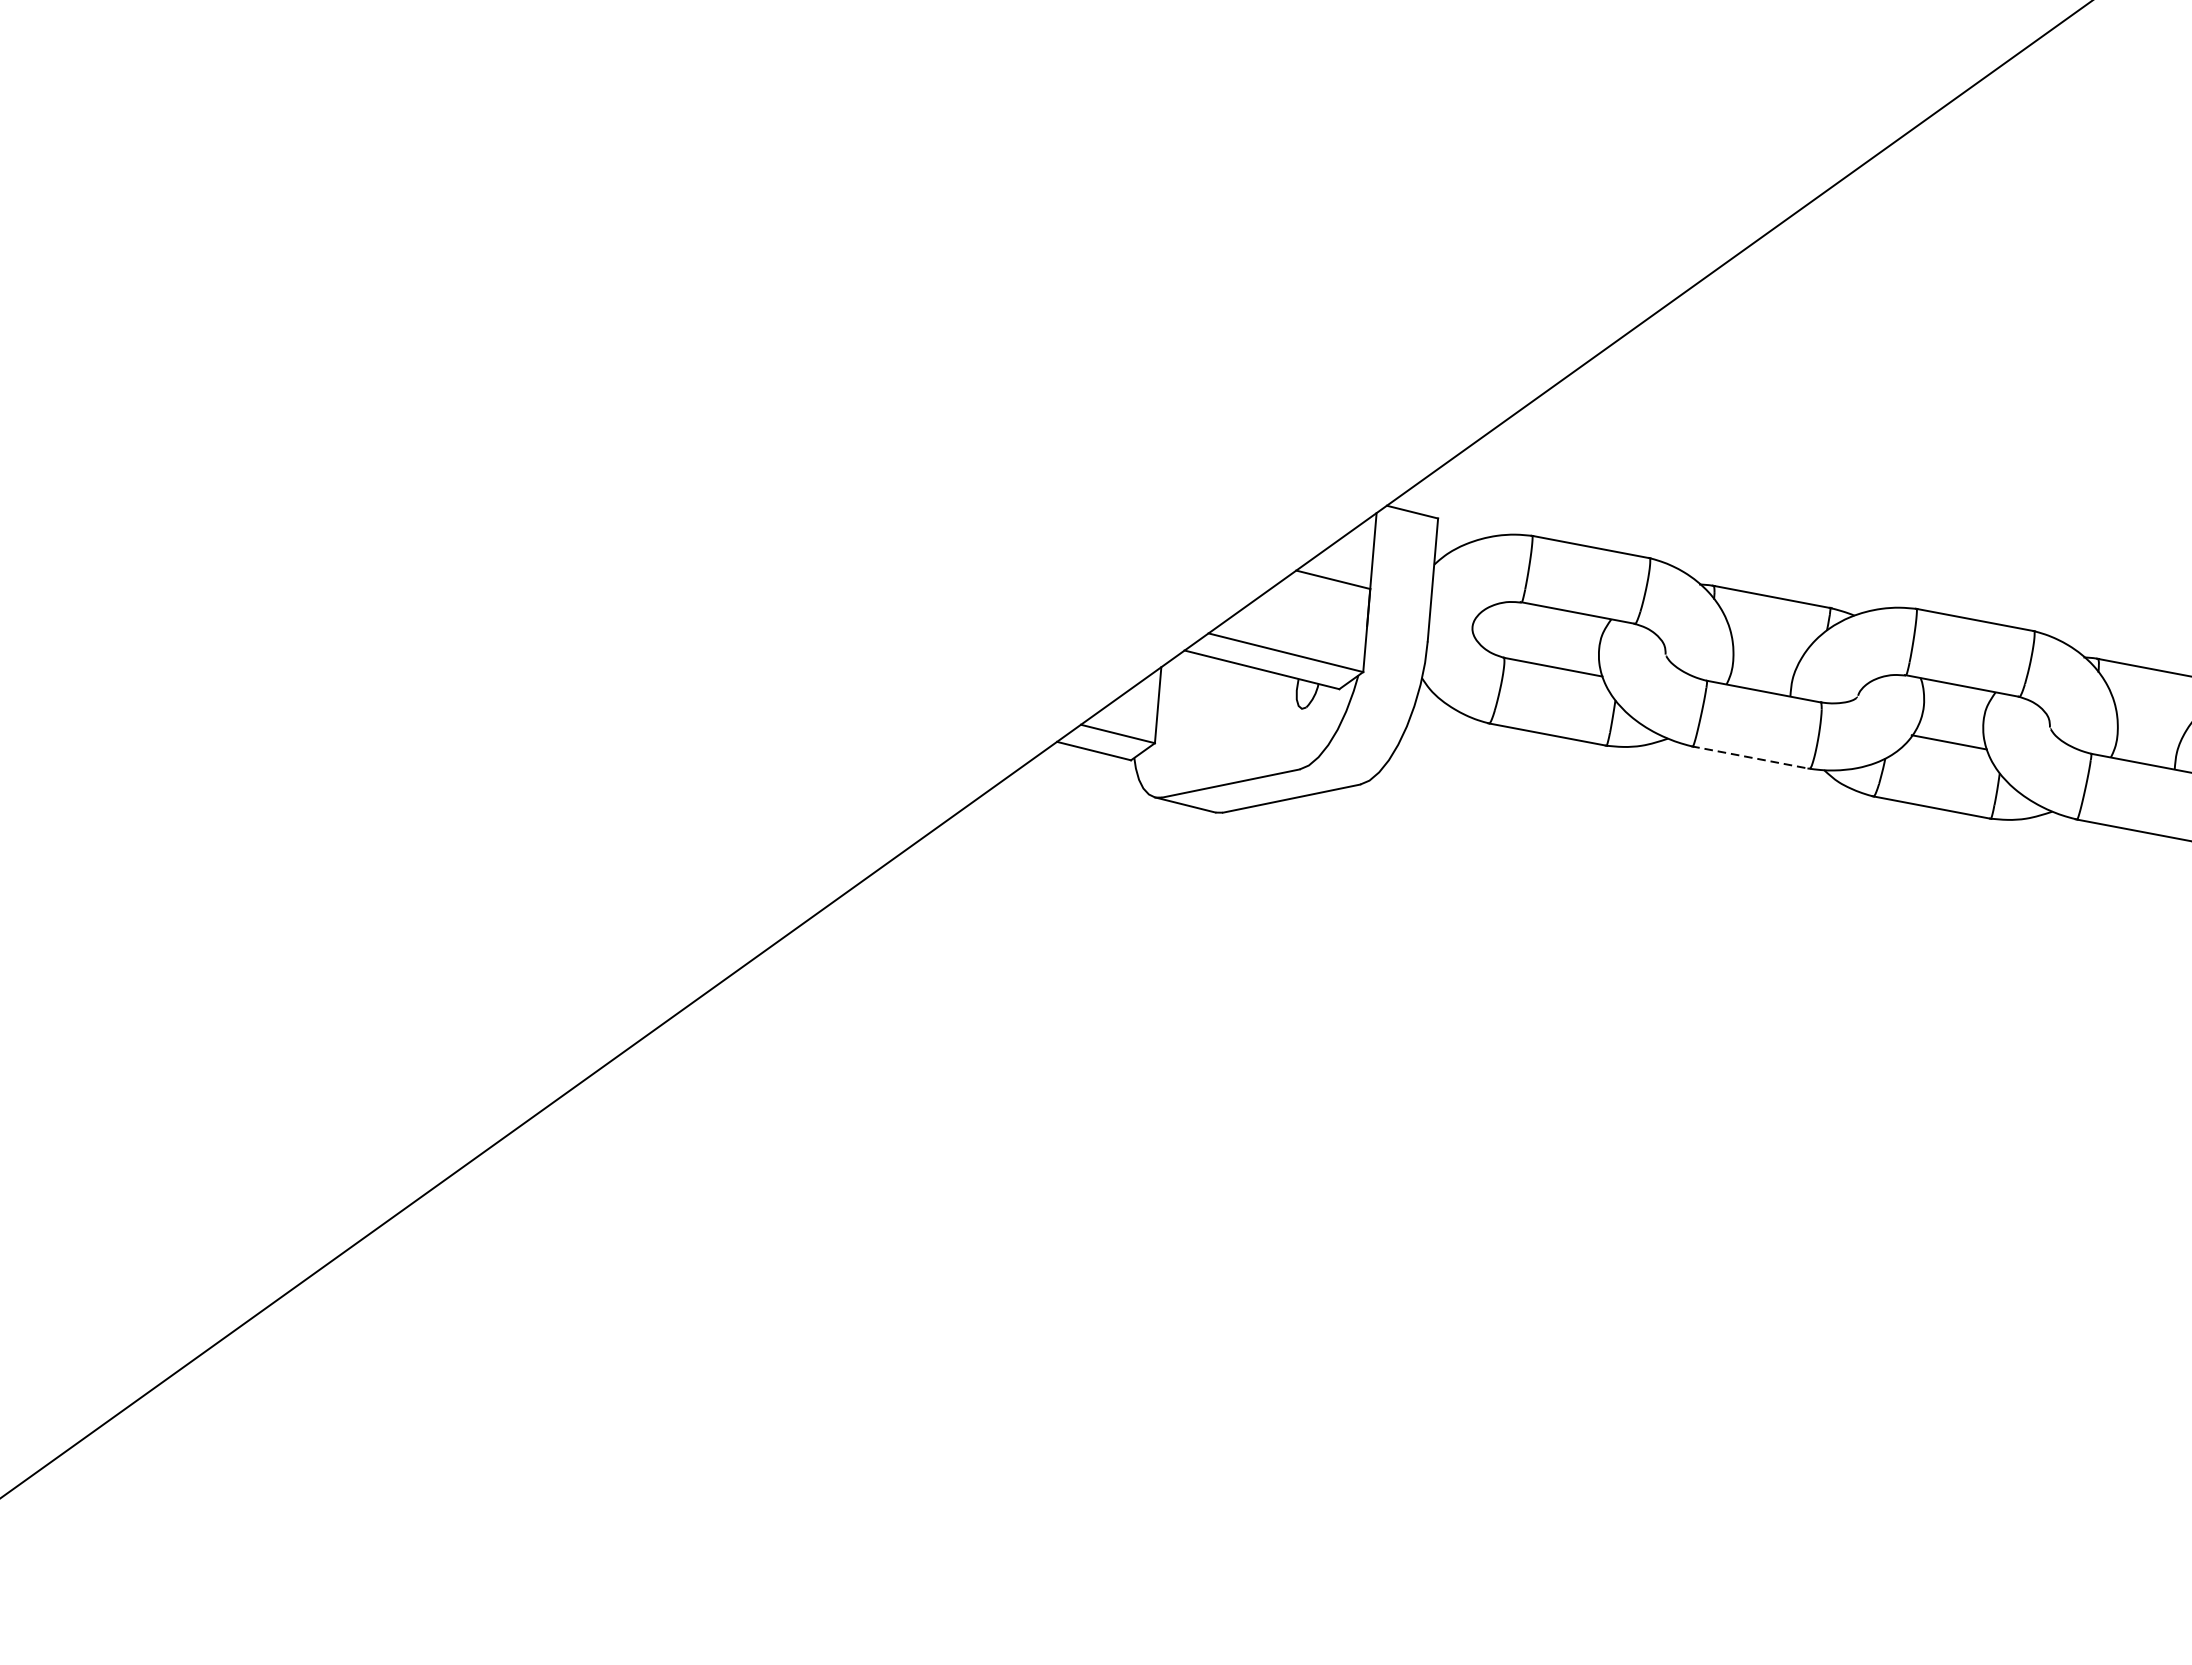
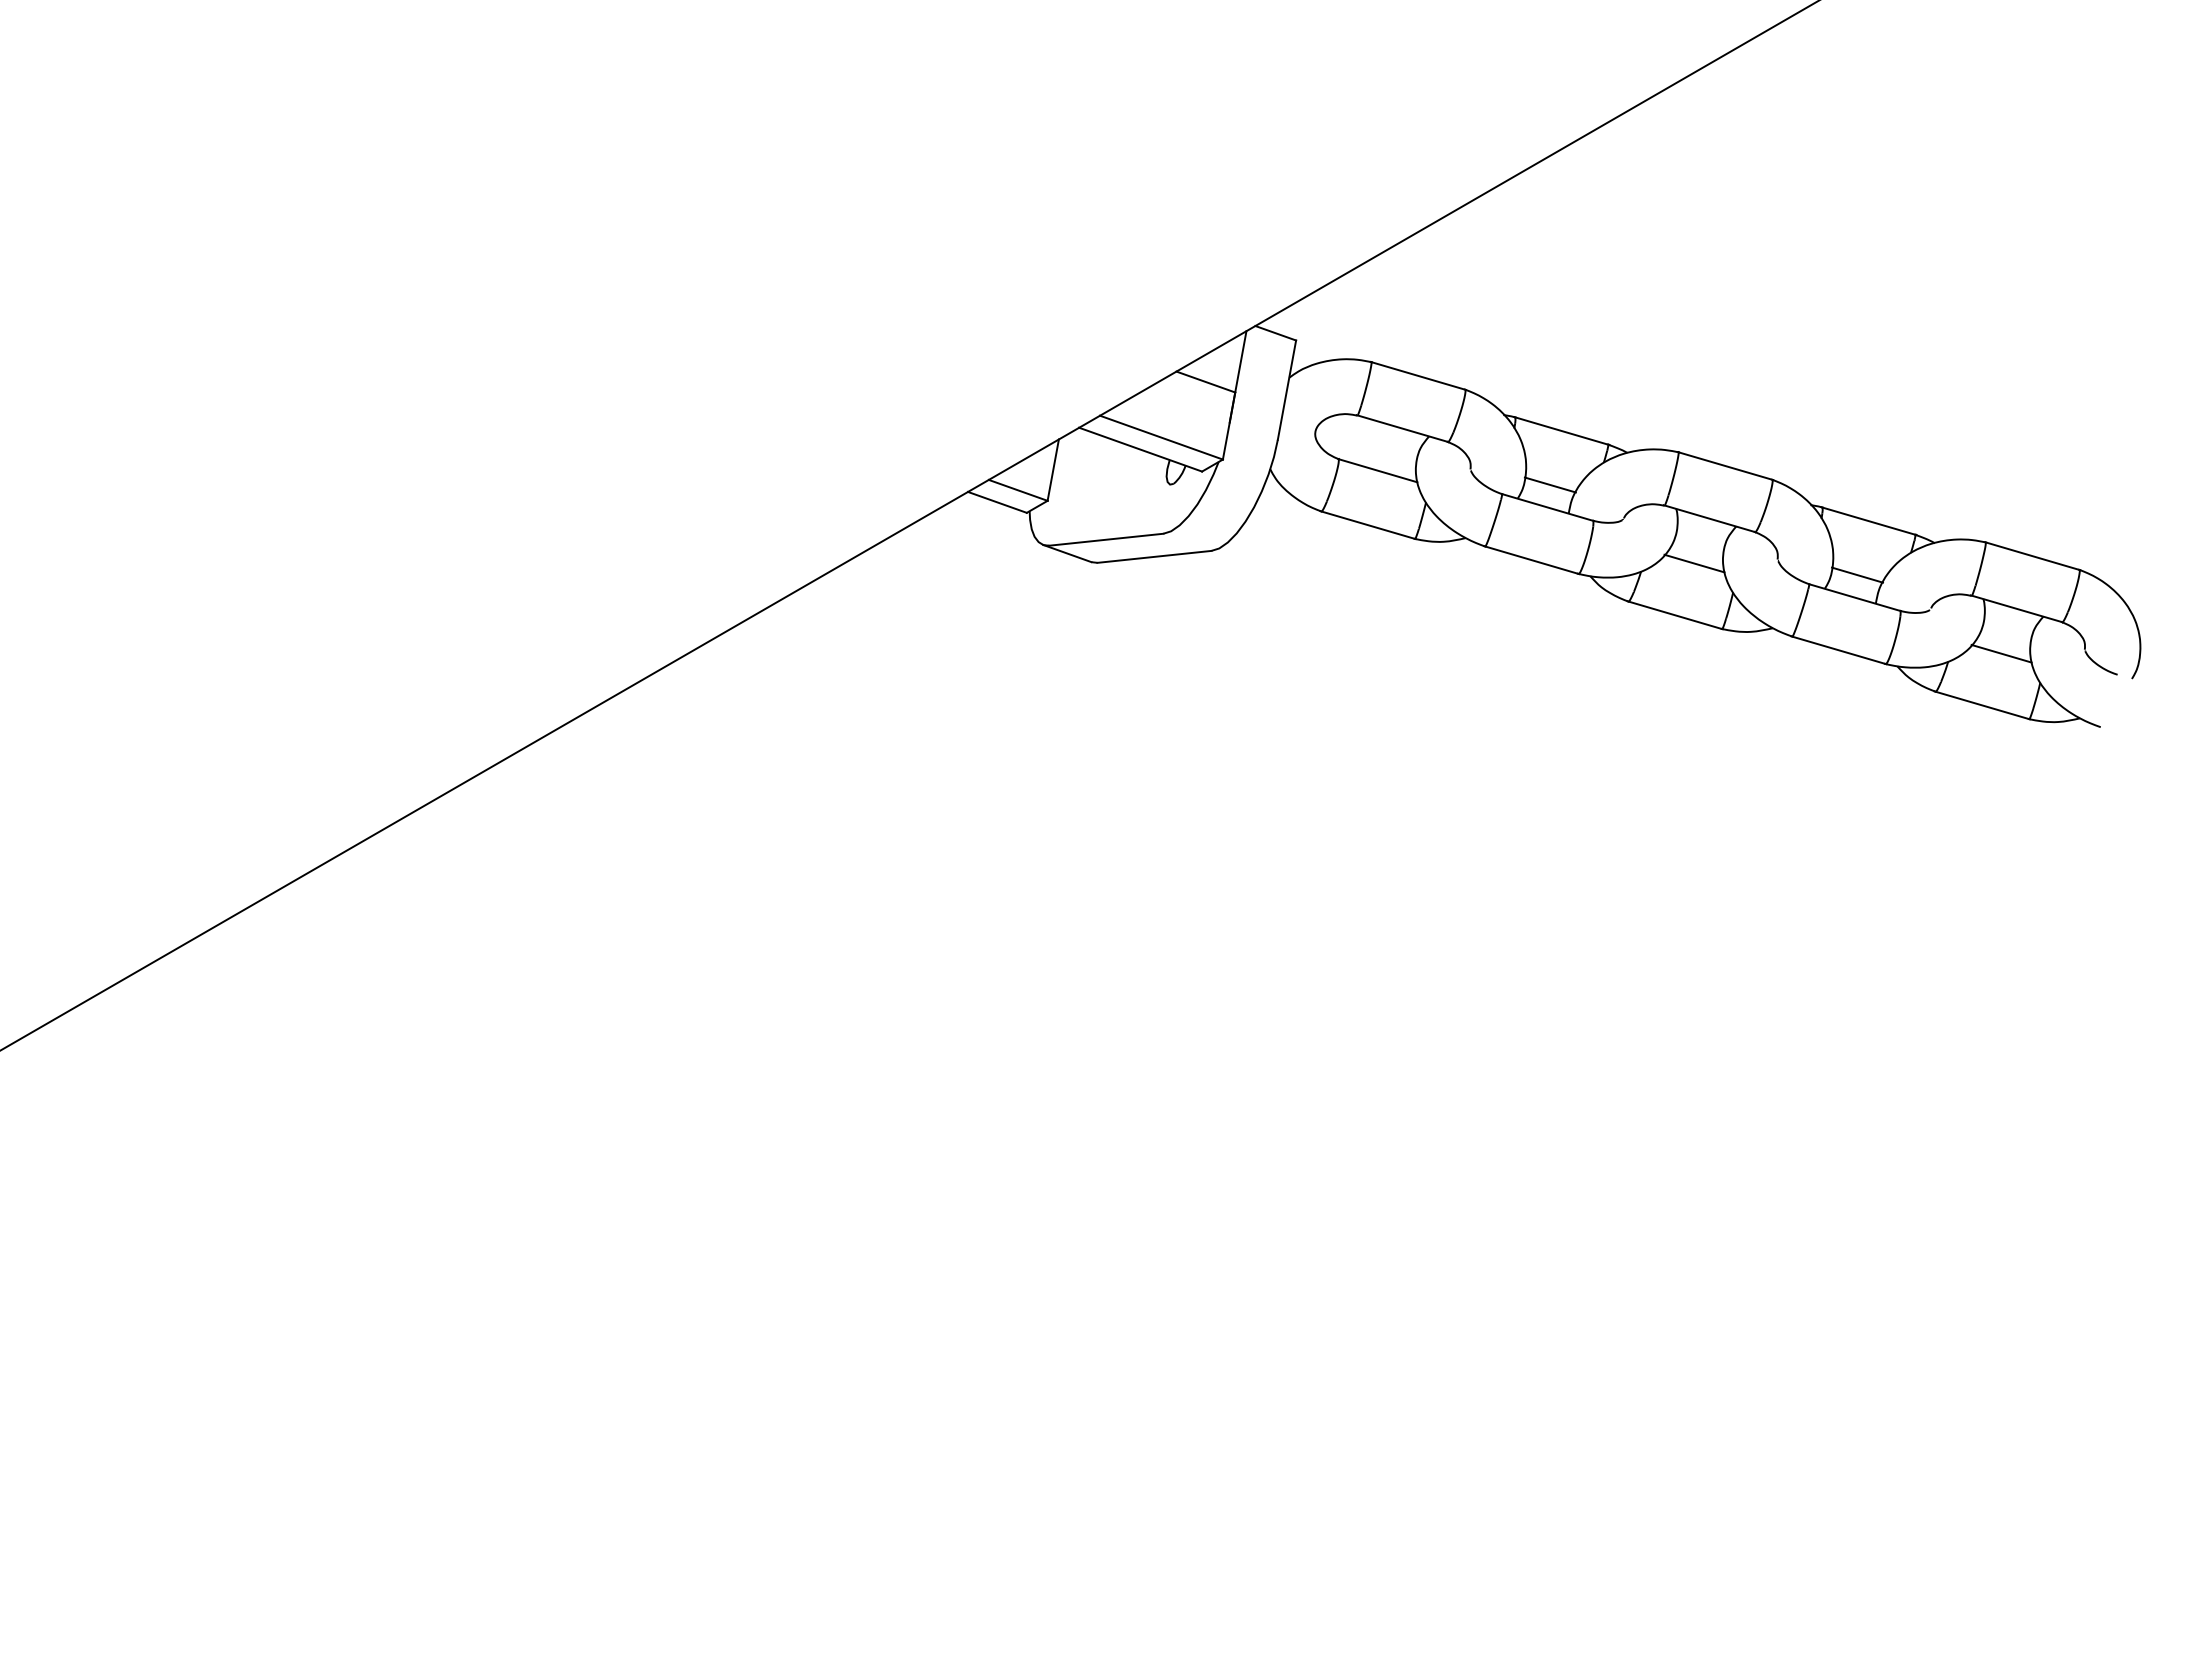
line: (1763, 663) -> (1549, 484), added
line: (2147, 736) -> (1856, 574), added
line: (1750, 758) -> (1531, 560), dashed -> solid

